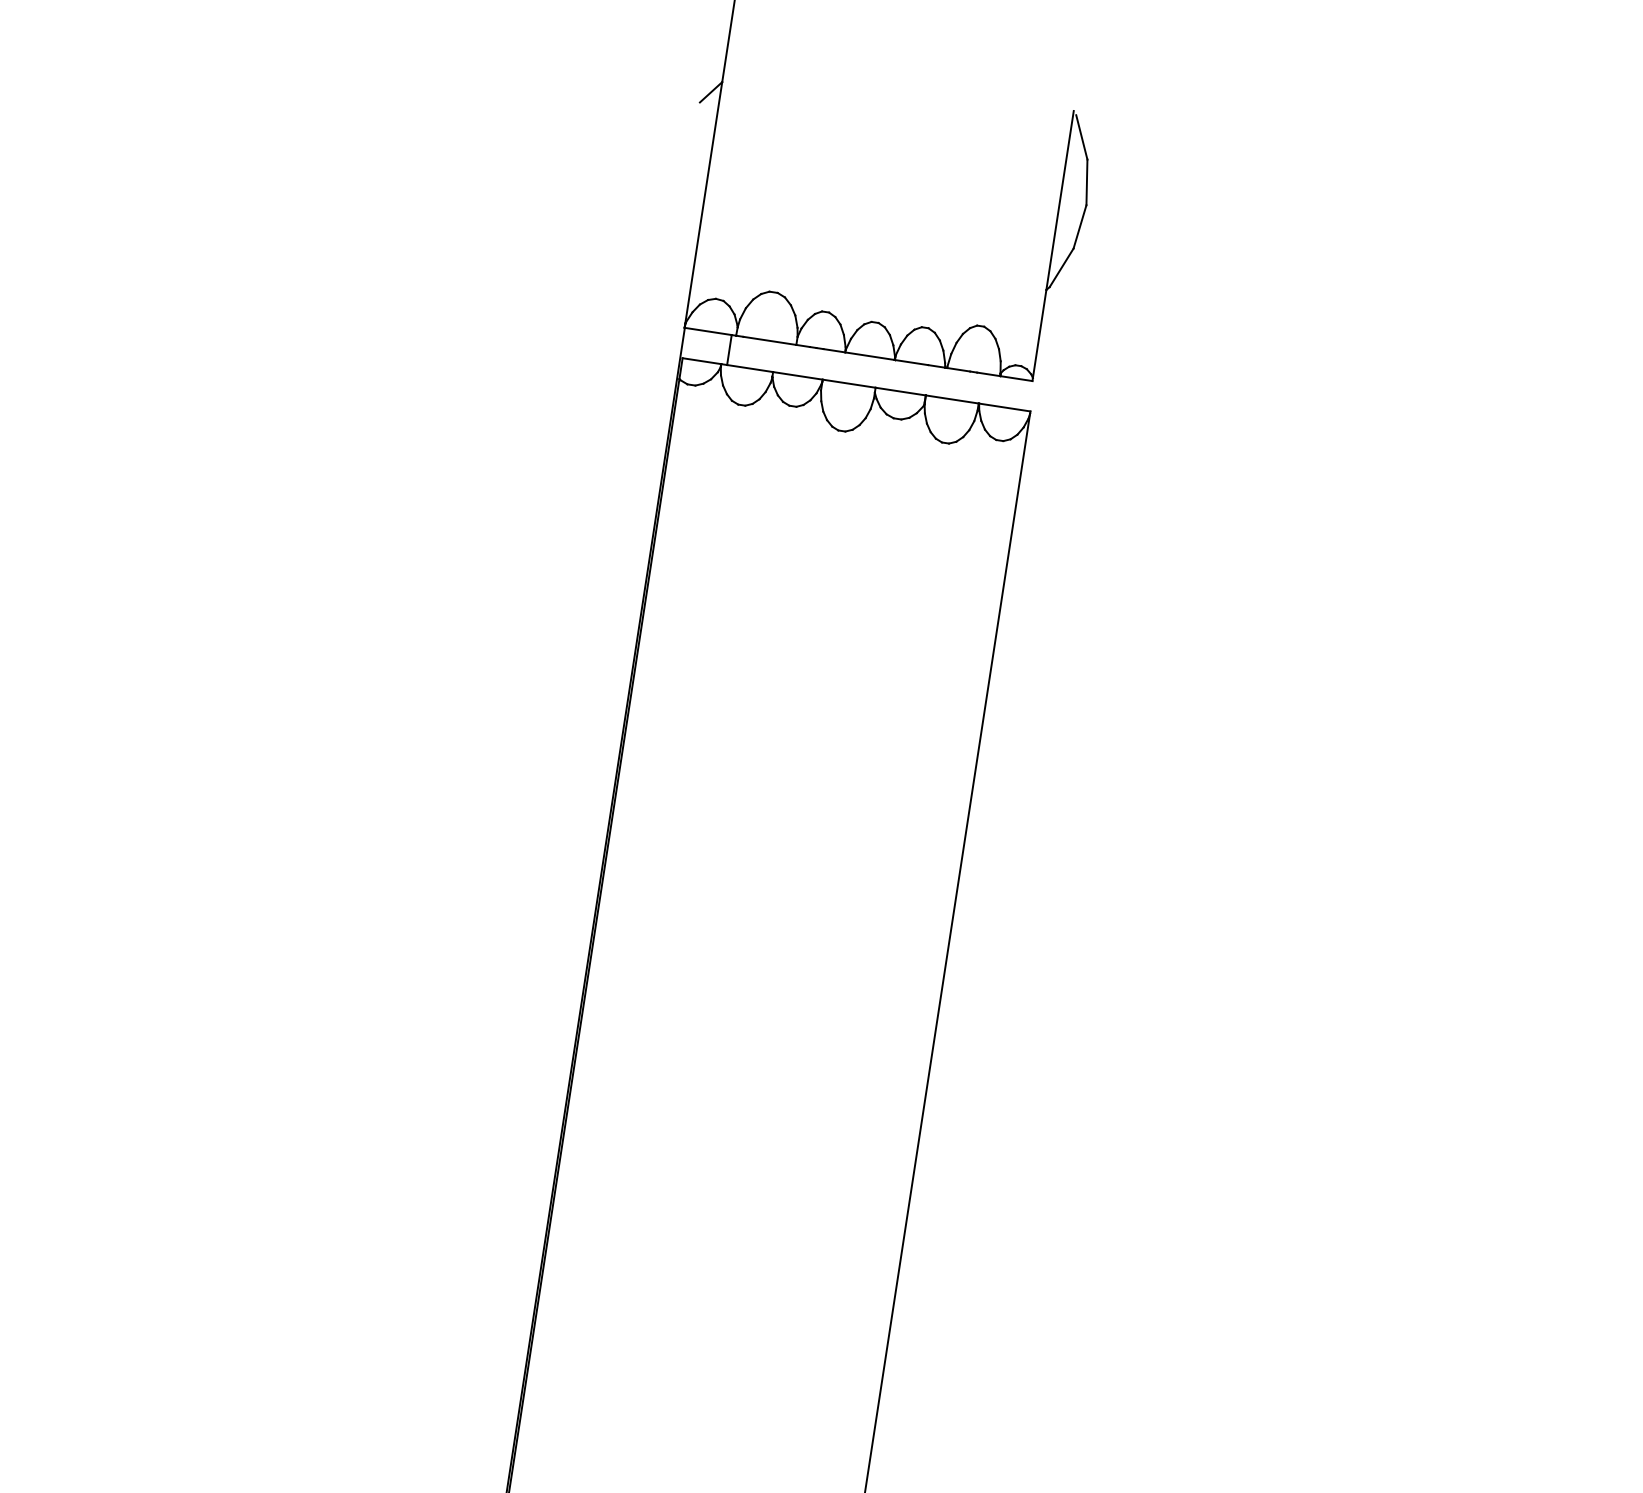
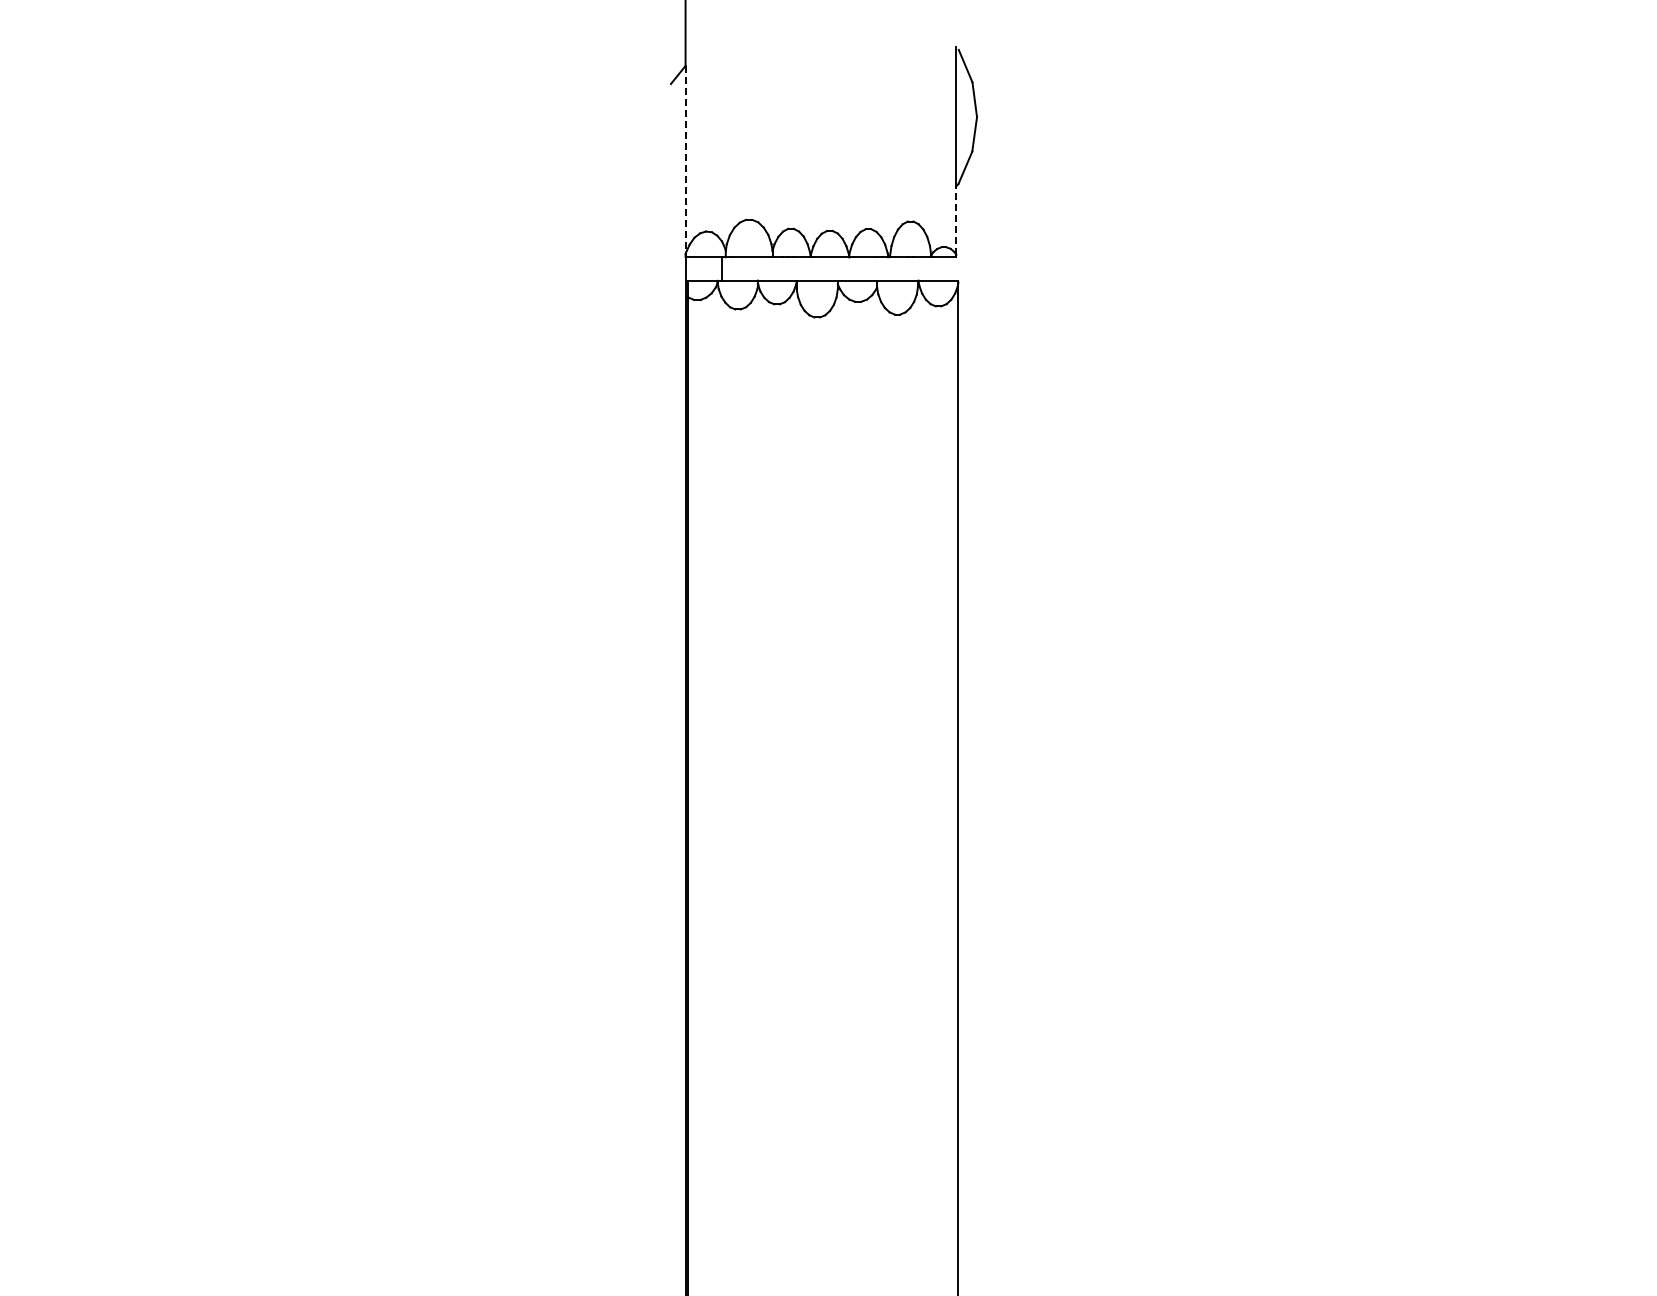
line: (703, 203) -> (685, 160), solid -> dashed
line: (1039, 333) -> (956, 220), solid -> dashed

